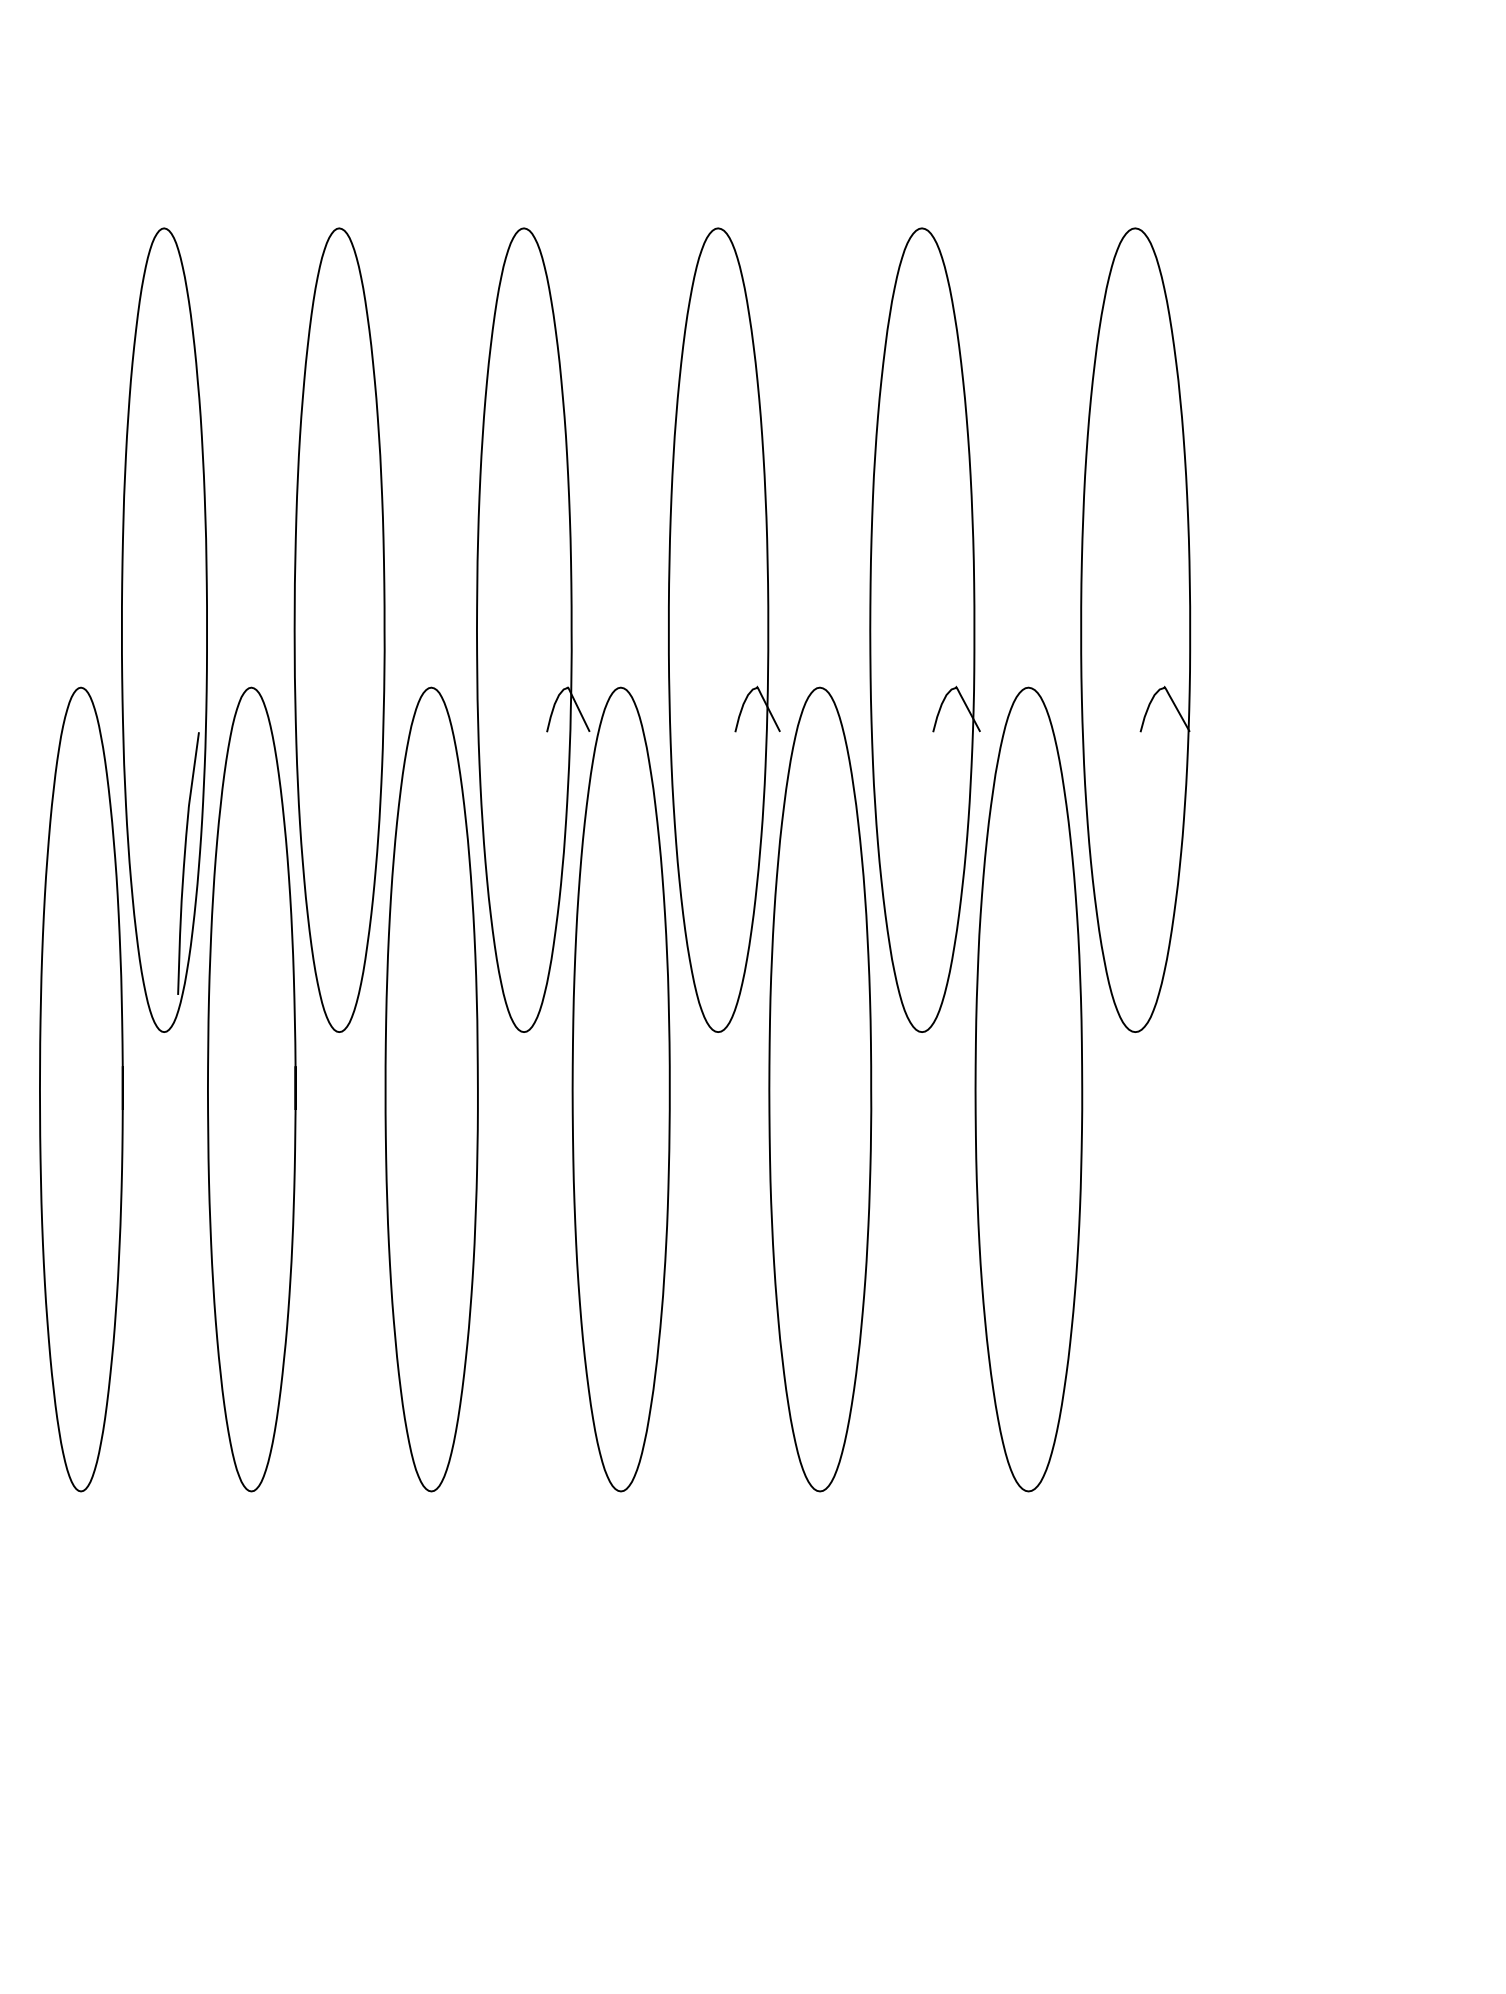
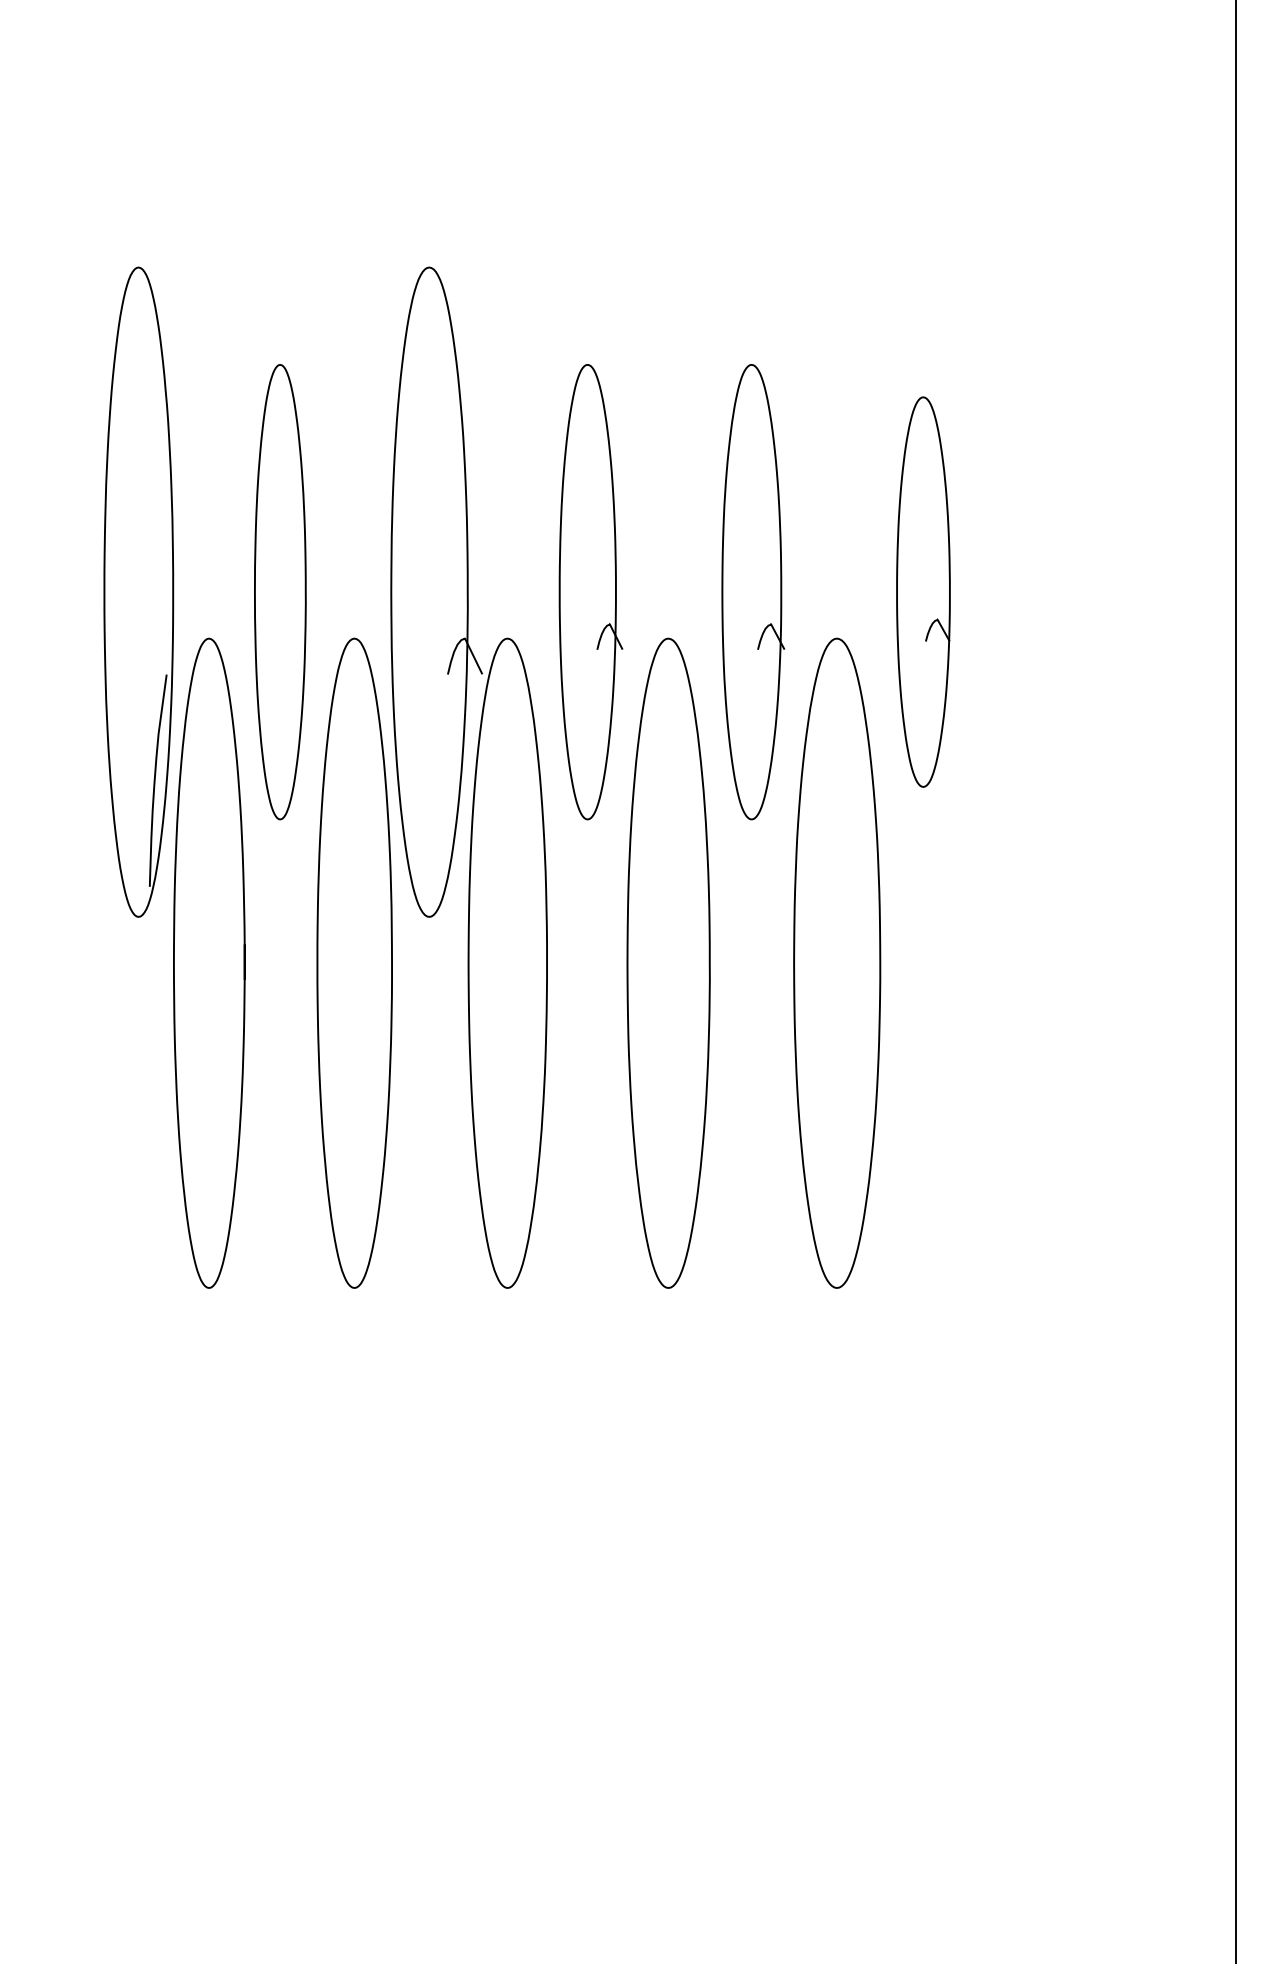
part: (339, 629) -> (280, 591), size x0.7
part: (723, 629) -> (590, 591), size x0.7
part: (925, 629) -> (753, 591), size x0.7
part: (1135, 629) -> (923, 591), size x0.6
curve: (41, 1088) -> (39, 962), removed

